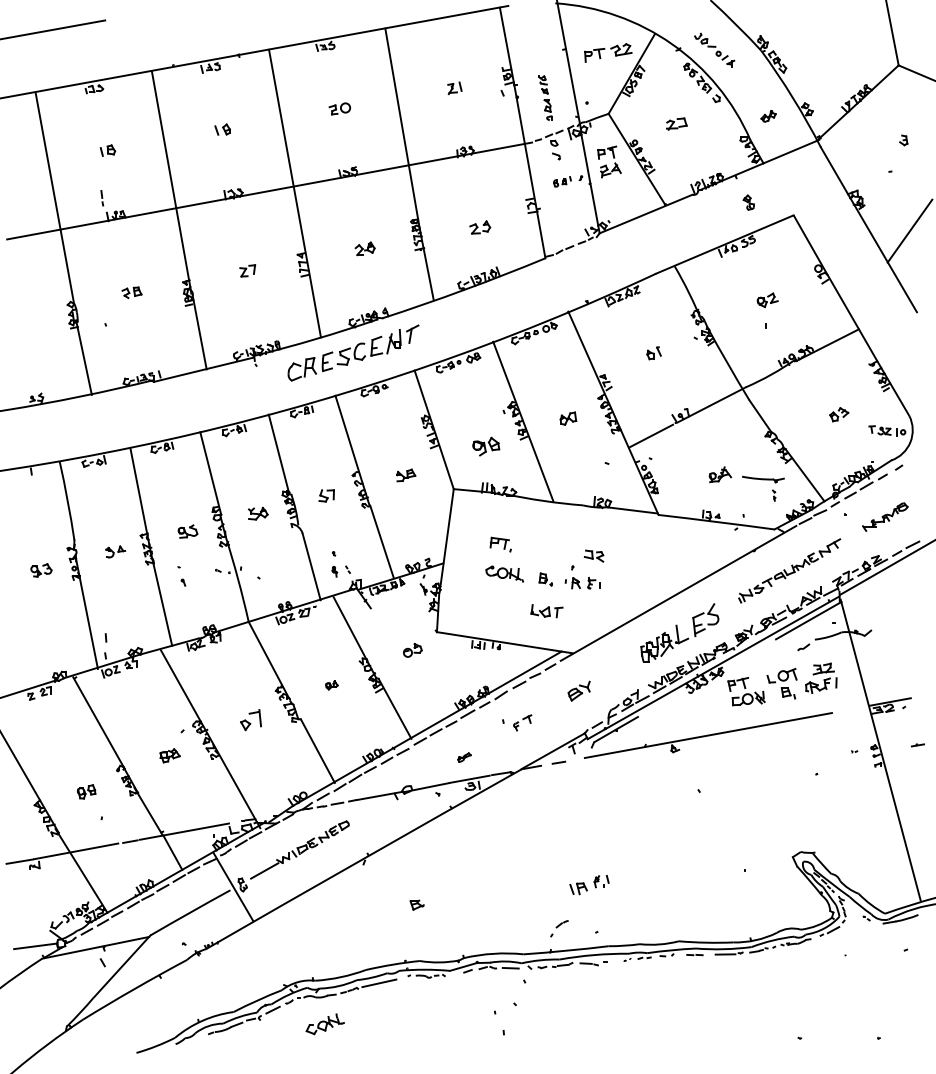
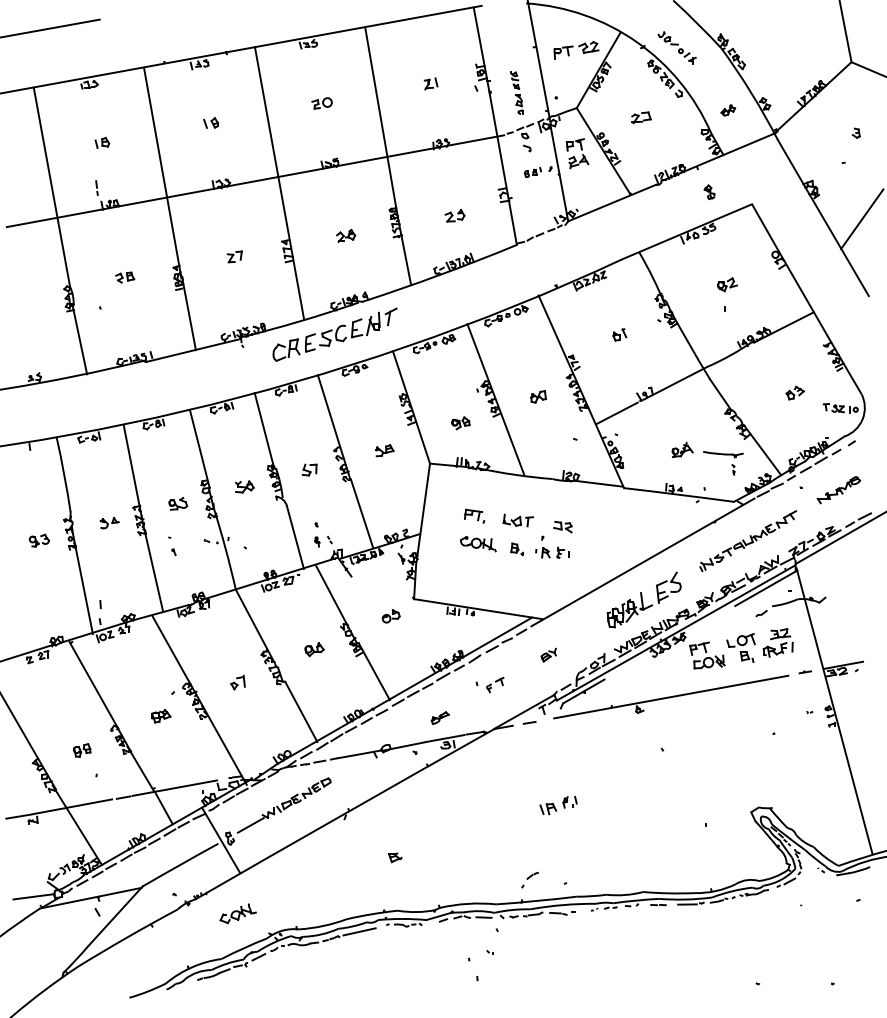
part: (486, 446) -> (461, 423), size x0.71
part: (546, 611) -> (517, 520), moved
part: (331, 685) -> (314, 649), size x1.67
part: (578, 691) -> (548, 655), size x0.71
part: (251, 720) -> (238, 682), size x0.71
part: (917, 745) -> (804, 672), moved
part: (464, 757) -> (440, 717), size x1.43
part: (589, 885) -> (558, 806), moved
part: (324, 1024) -> (237, 914), moved

